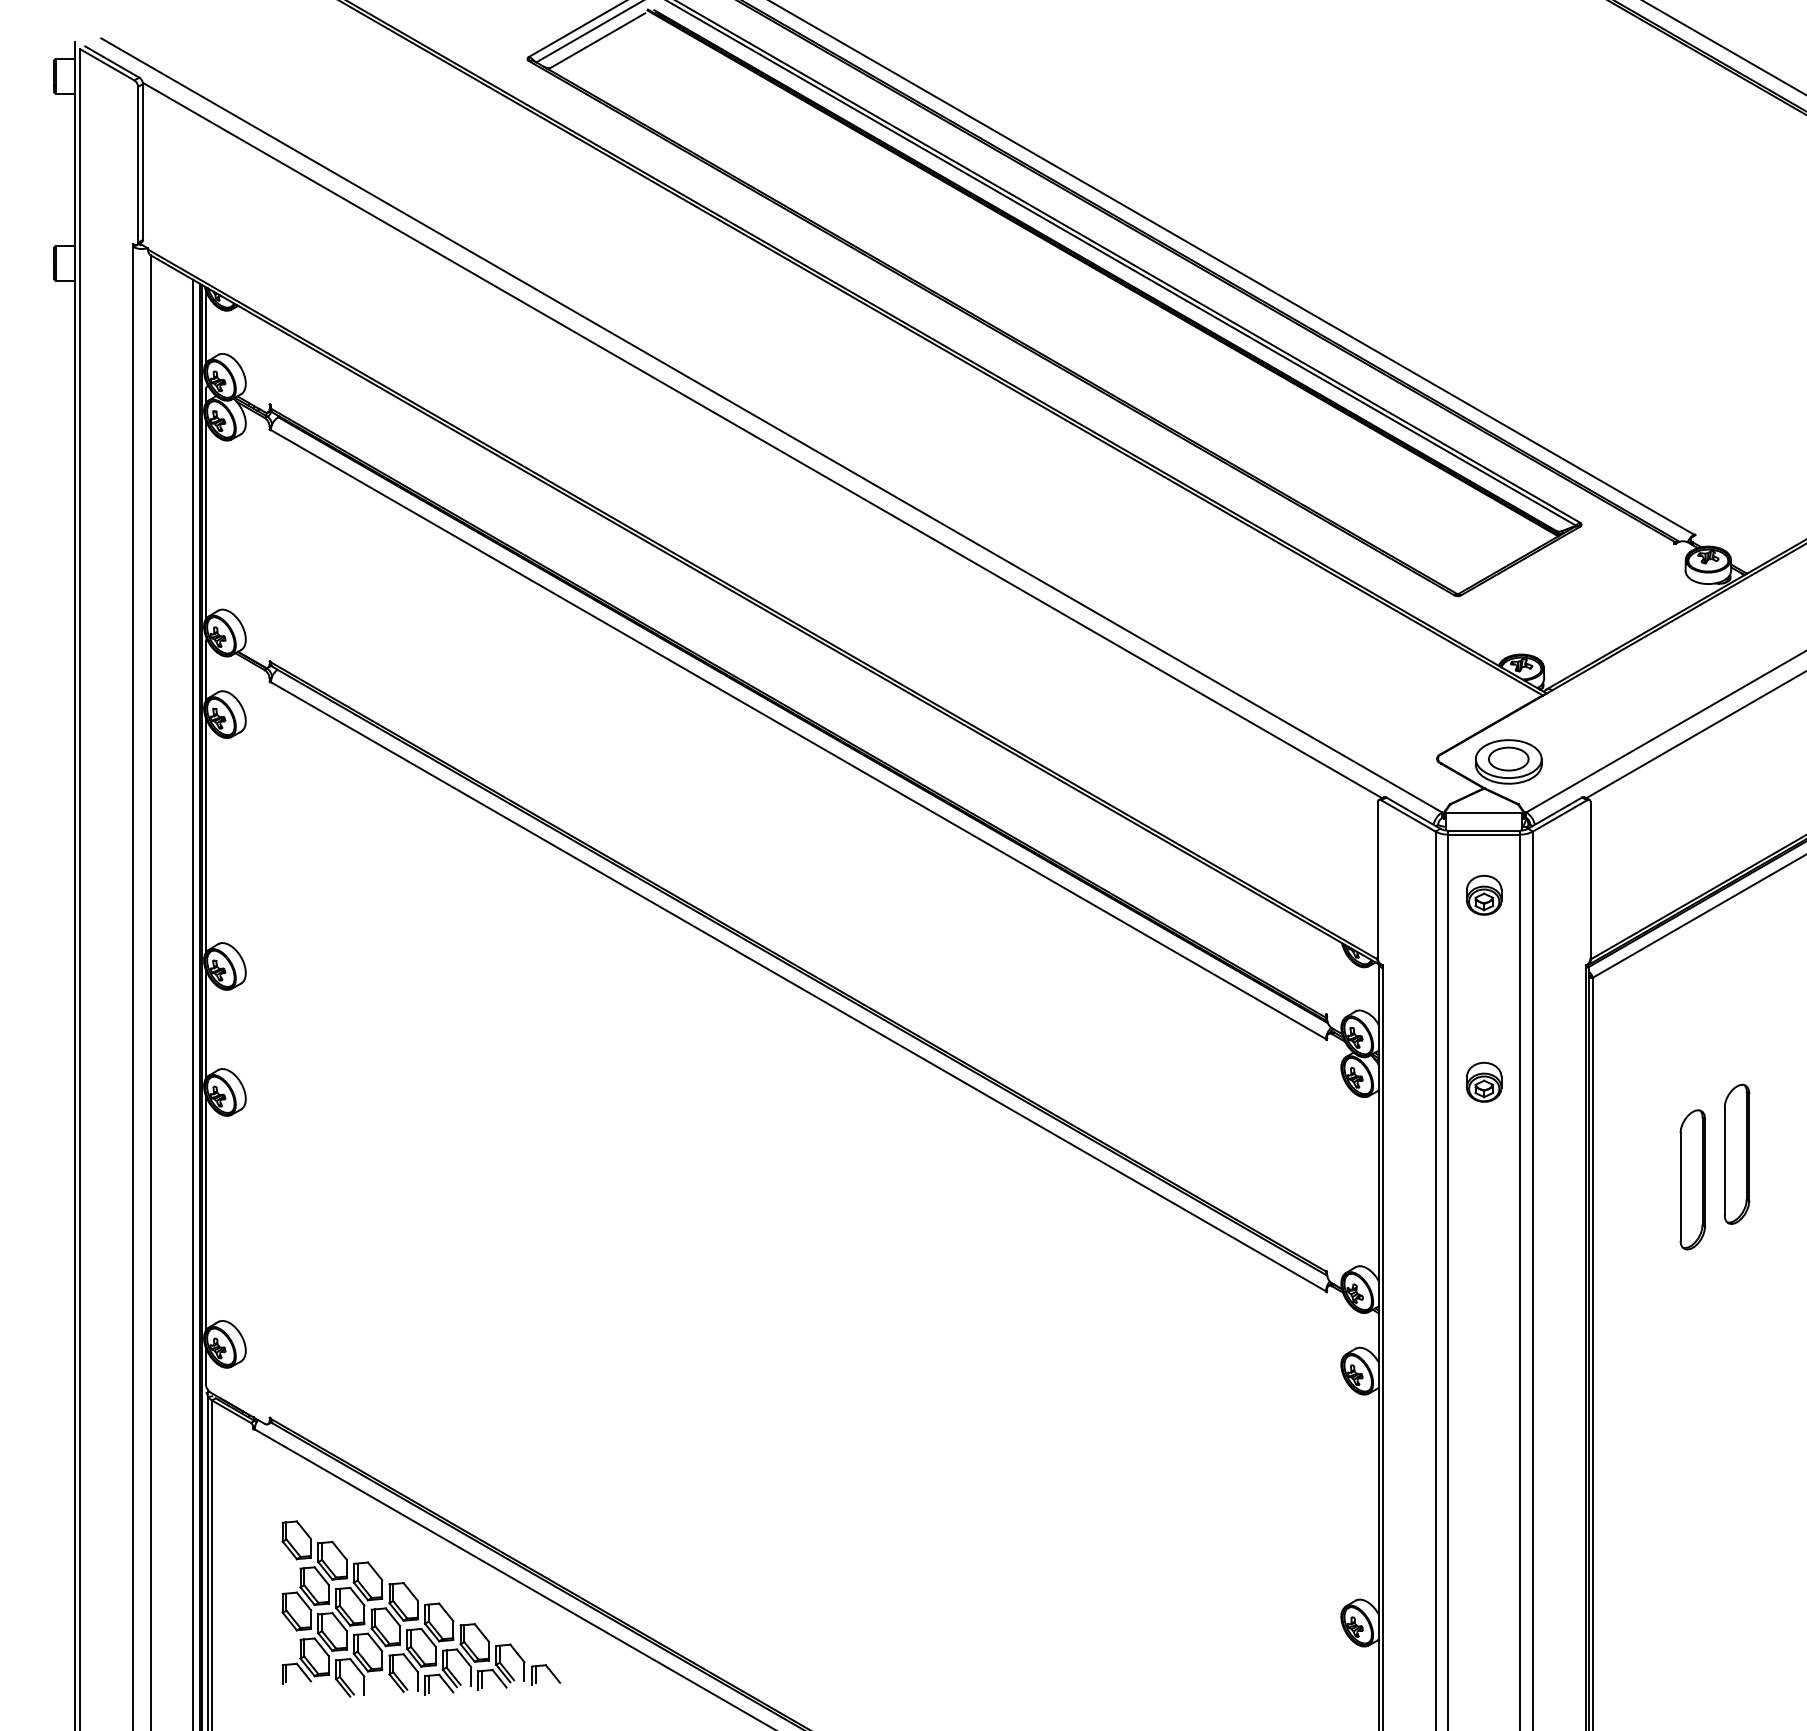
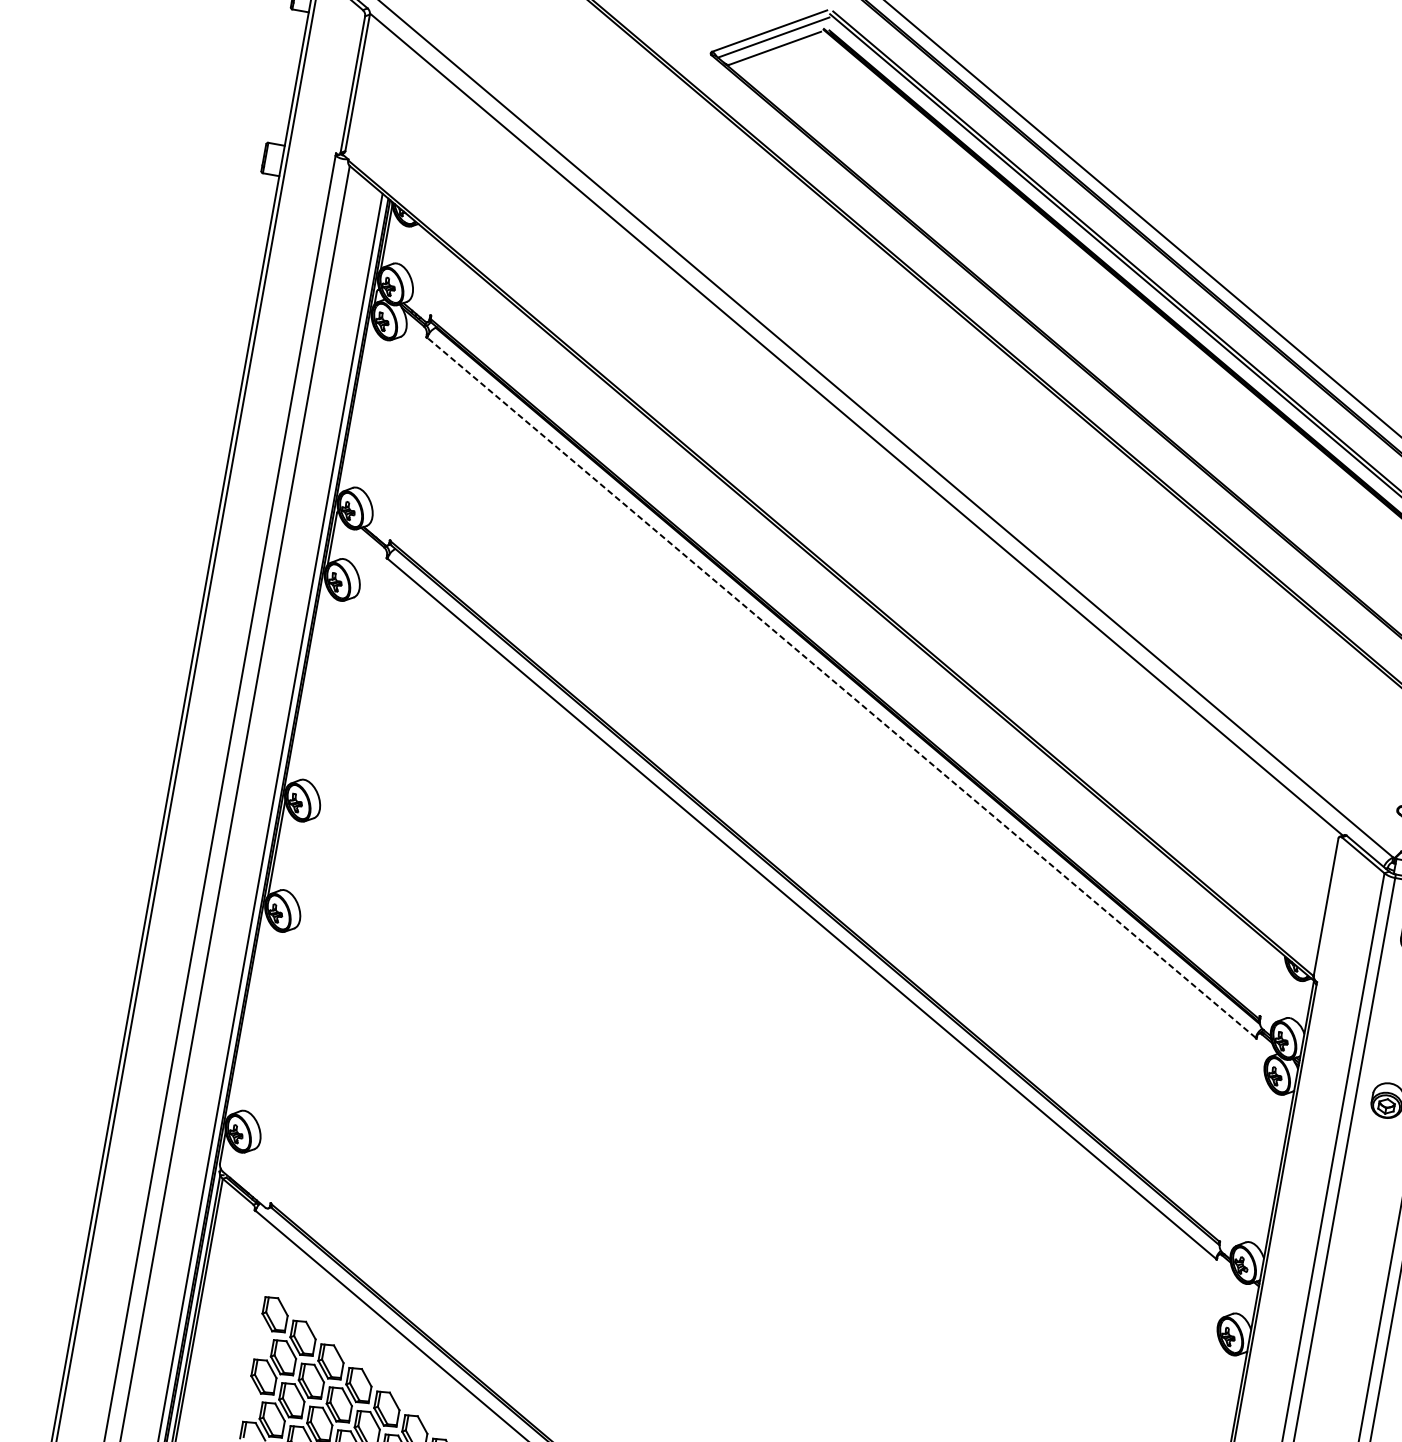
line: (205, 519) -> (356, 405), removed
line: (797, 734) -> (840, 687), solid -> dashed
line: (205, 835) -> (306, 682), removed
line: (205, 1212) -> (246, 1013), removed

